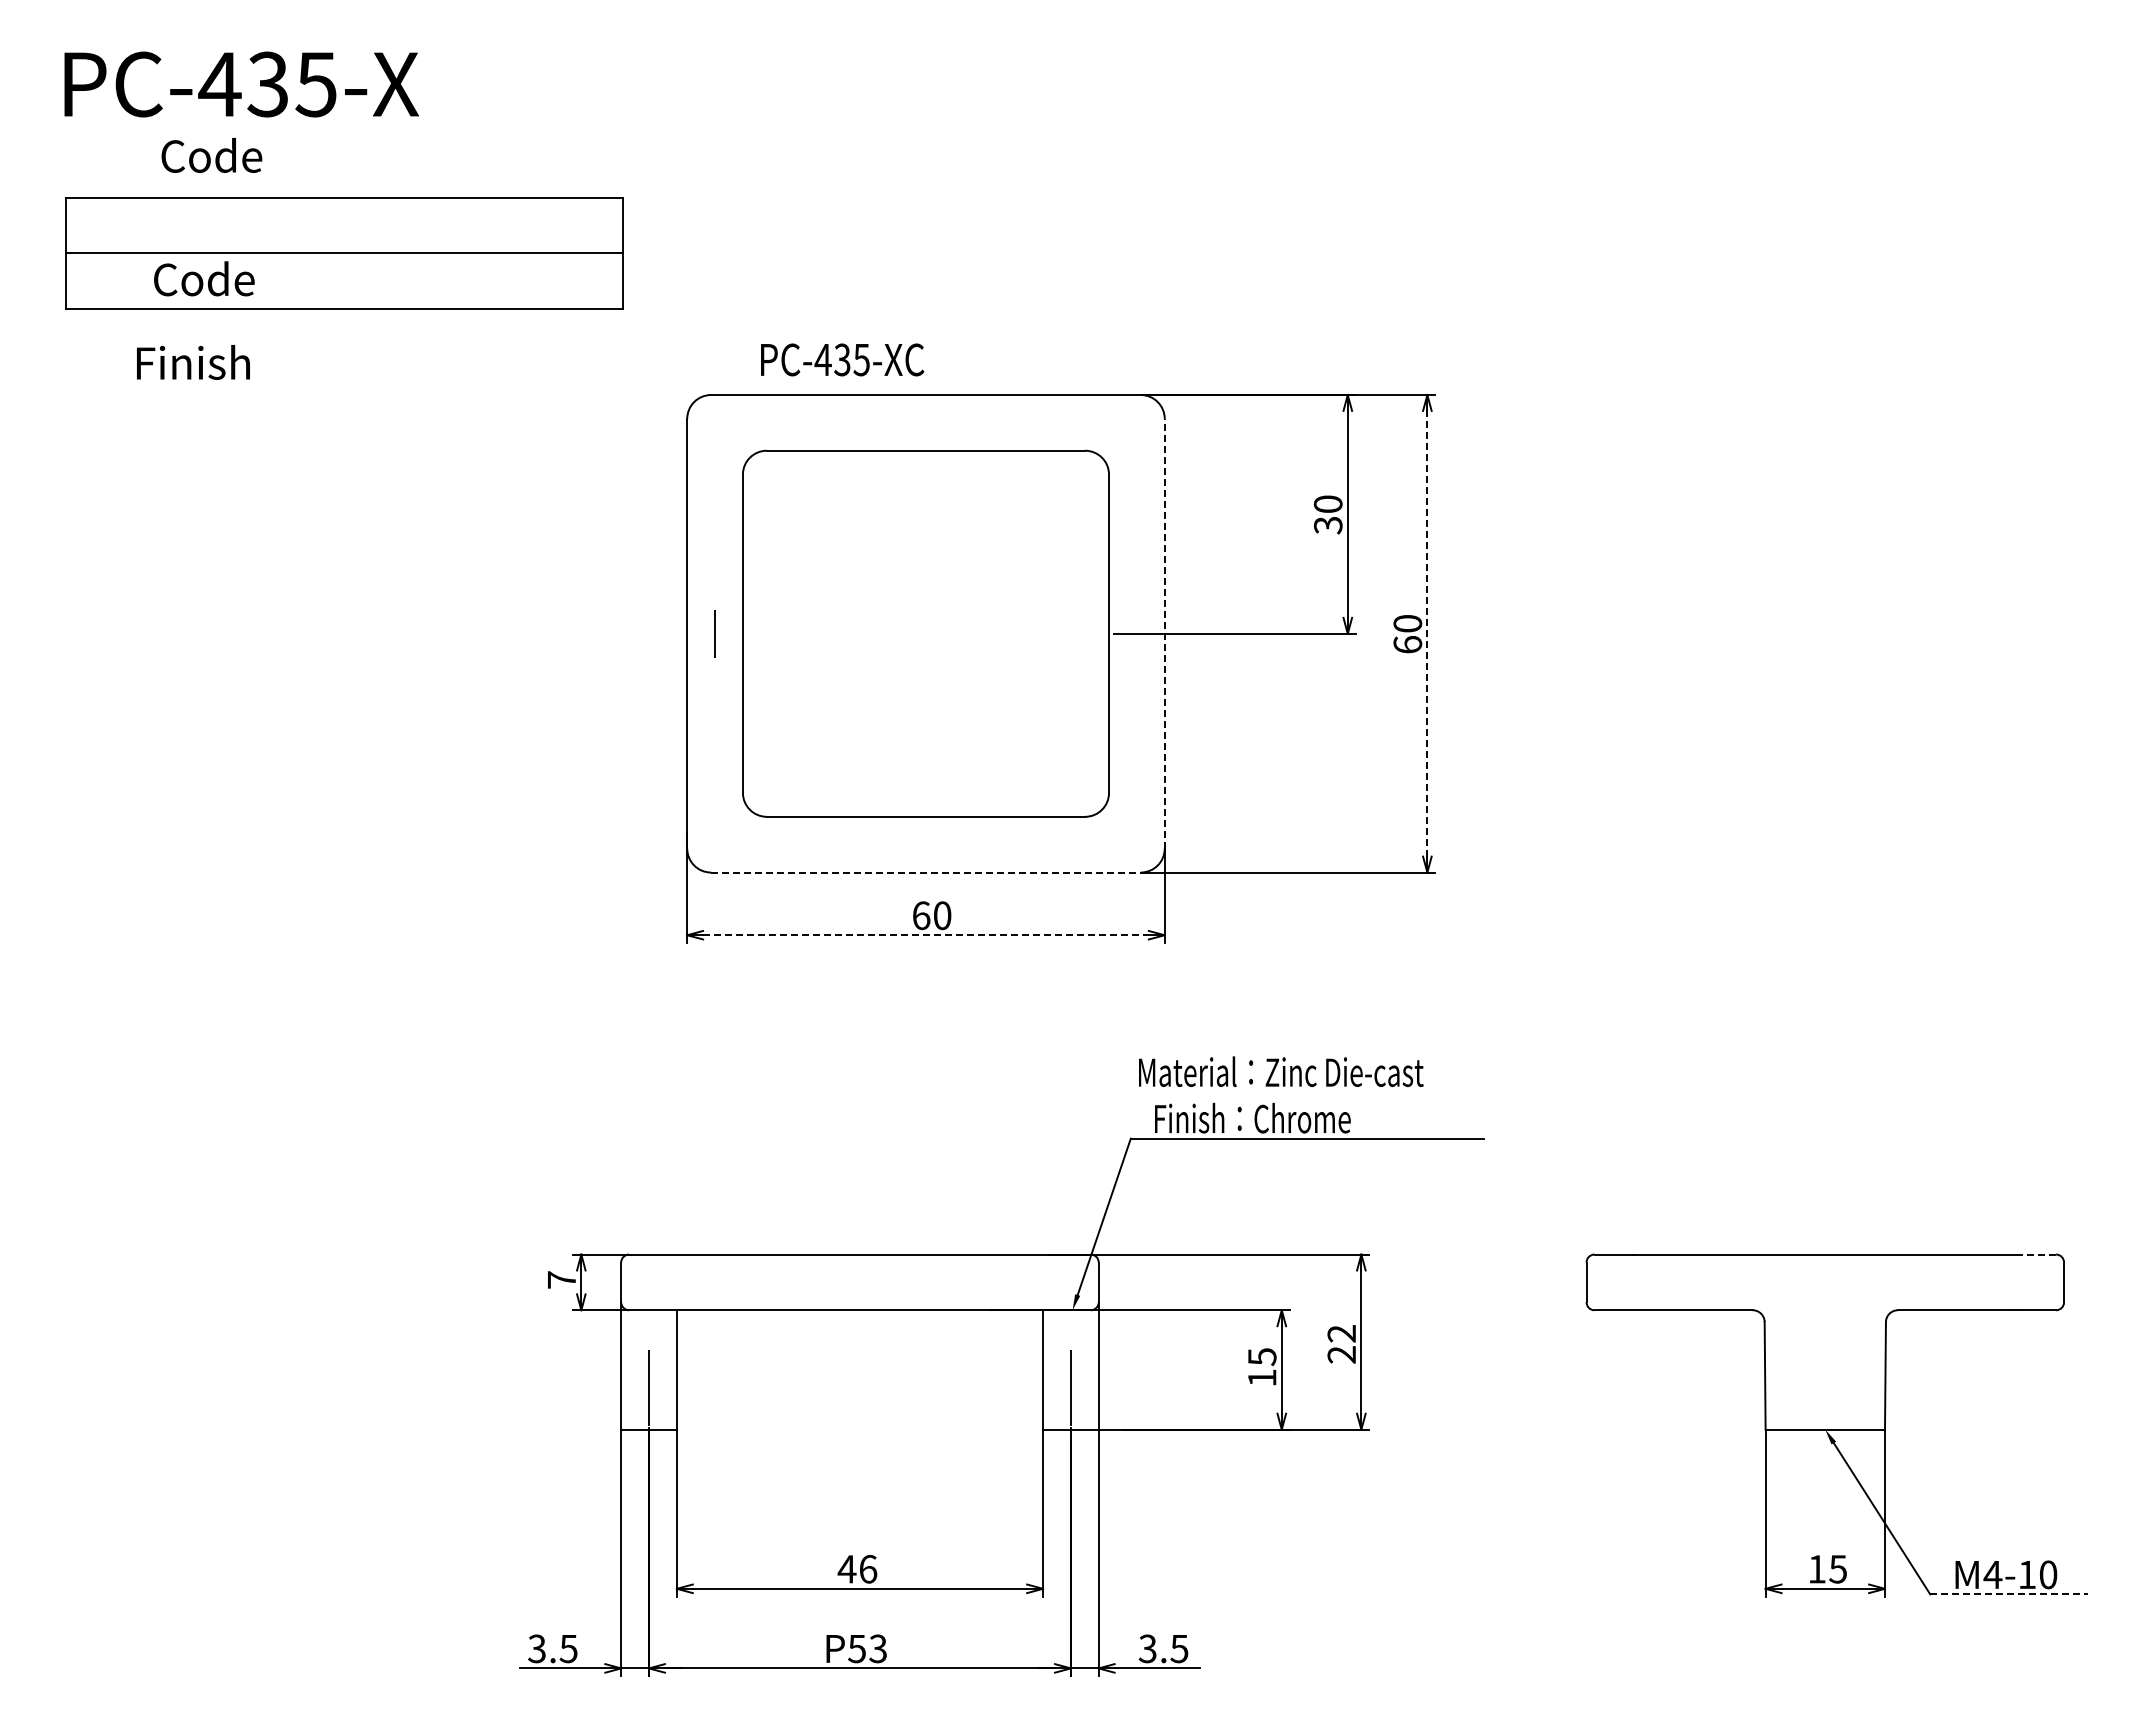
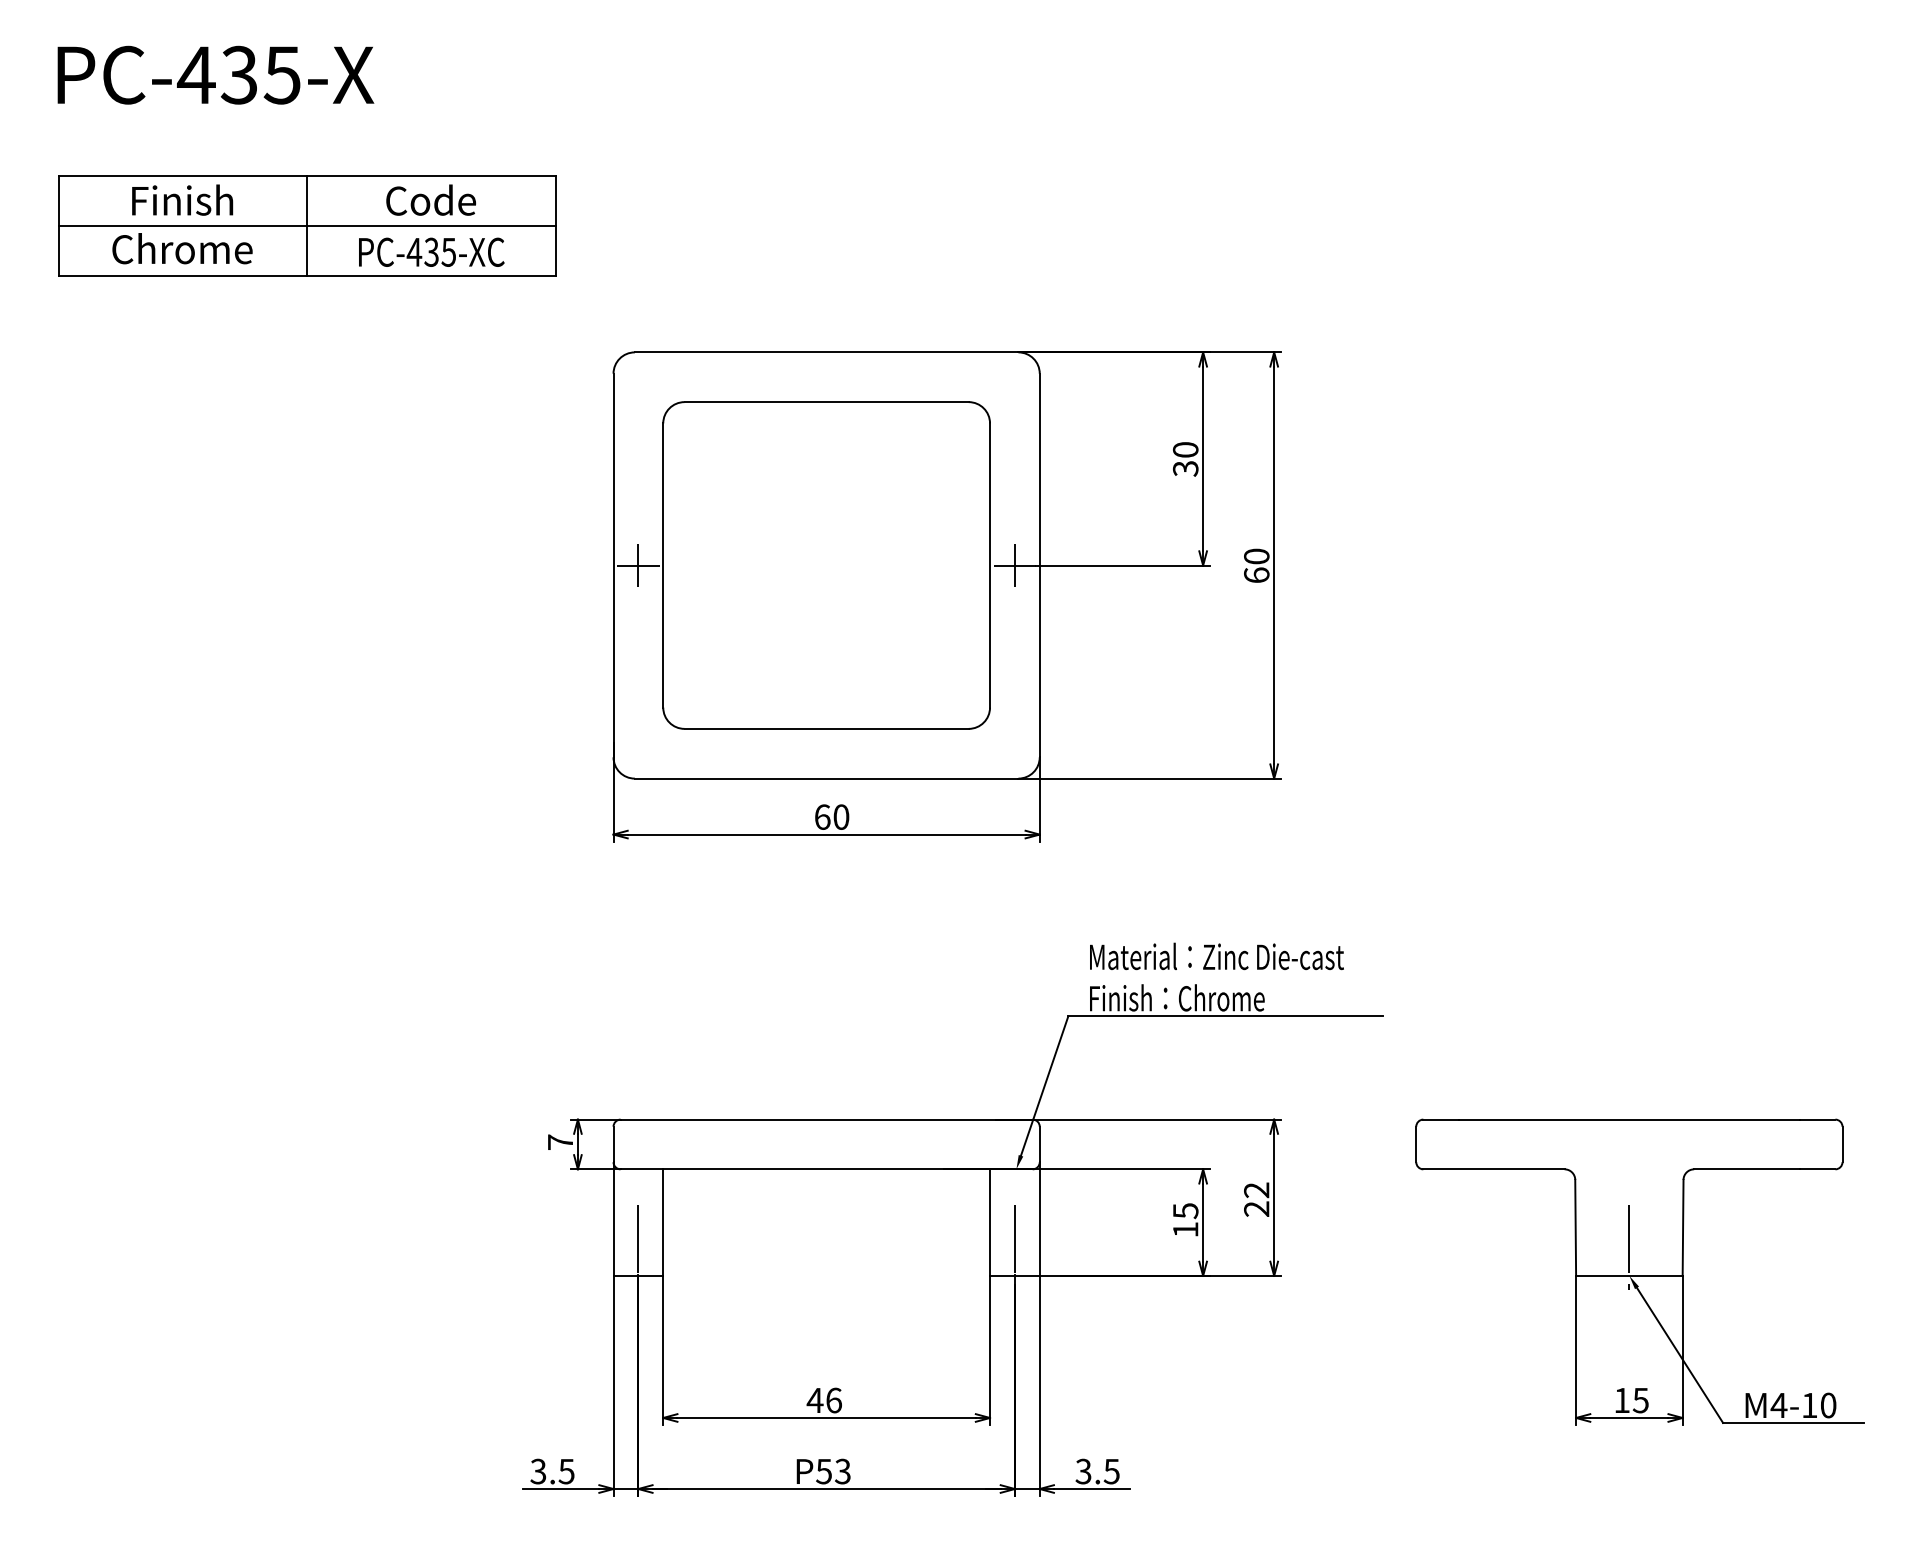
text: (211, 155) -> (430, 200), moved
line: (344, 253) -> (307, 226), added
text: (203, 278) -> (181, 248), Code -> Chrome
text: (842, 359) -> (431, 251), moved
text: (193, 362) -> (182, 200), moved
line: (714, 633) -> (637, 565), added
line: (1136, 633) -> (1014, 565), added
line: (1164, 633) -> (1039, 565), dashed -> solid
line: (1427, 633) -> (1274, 565), dashed -> solid
line: (925, 872) -> (826, 778), dashed -> solid
line: (925, 935) -> (826, 834), dashed -> solid
text: (1281, 1071) -> (1217, 956), moved
line: (2036, 1254) -> (1817, 1119), dashed -> solid
part: (1001, 1389) -> (952, 1240), moved
line: (1825, 1397) -> (1629, 1247), added
line: (2009, 1594) -> (1793, 1423), dashed -> solid

